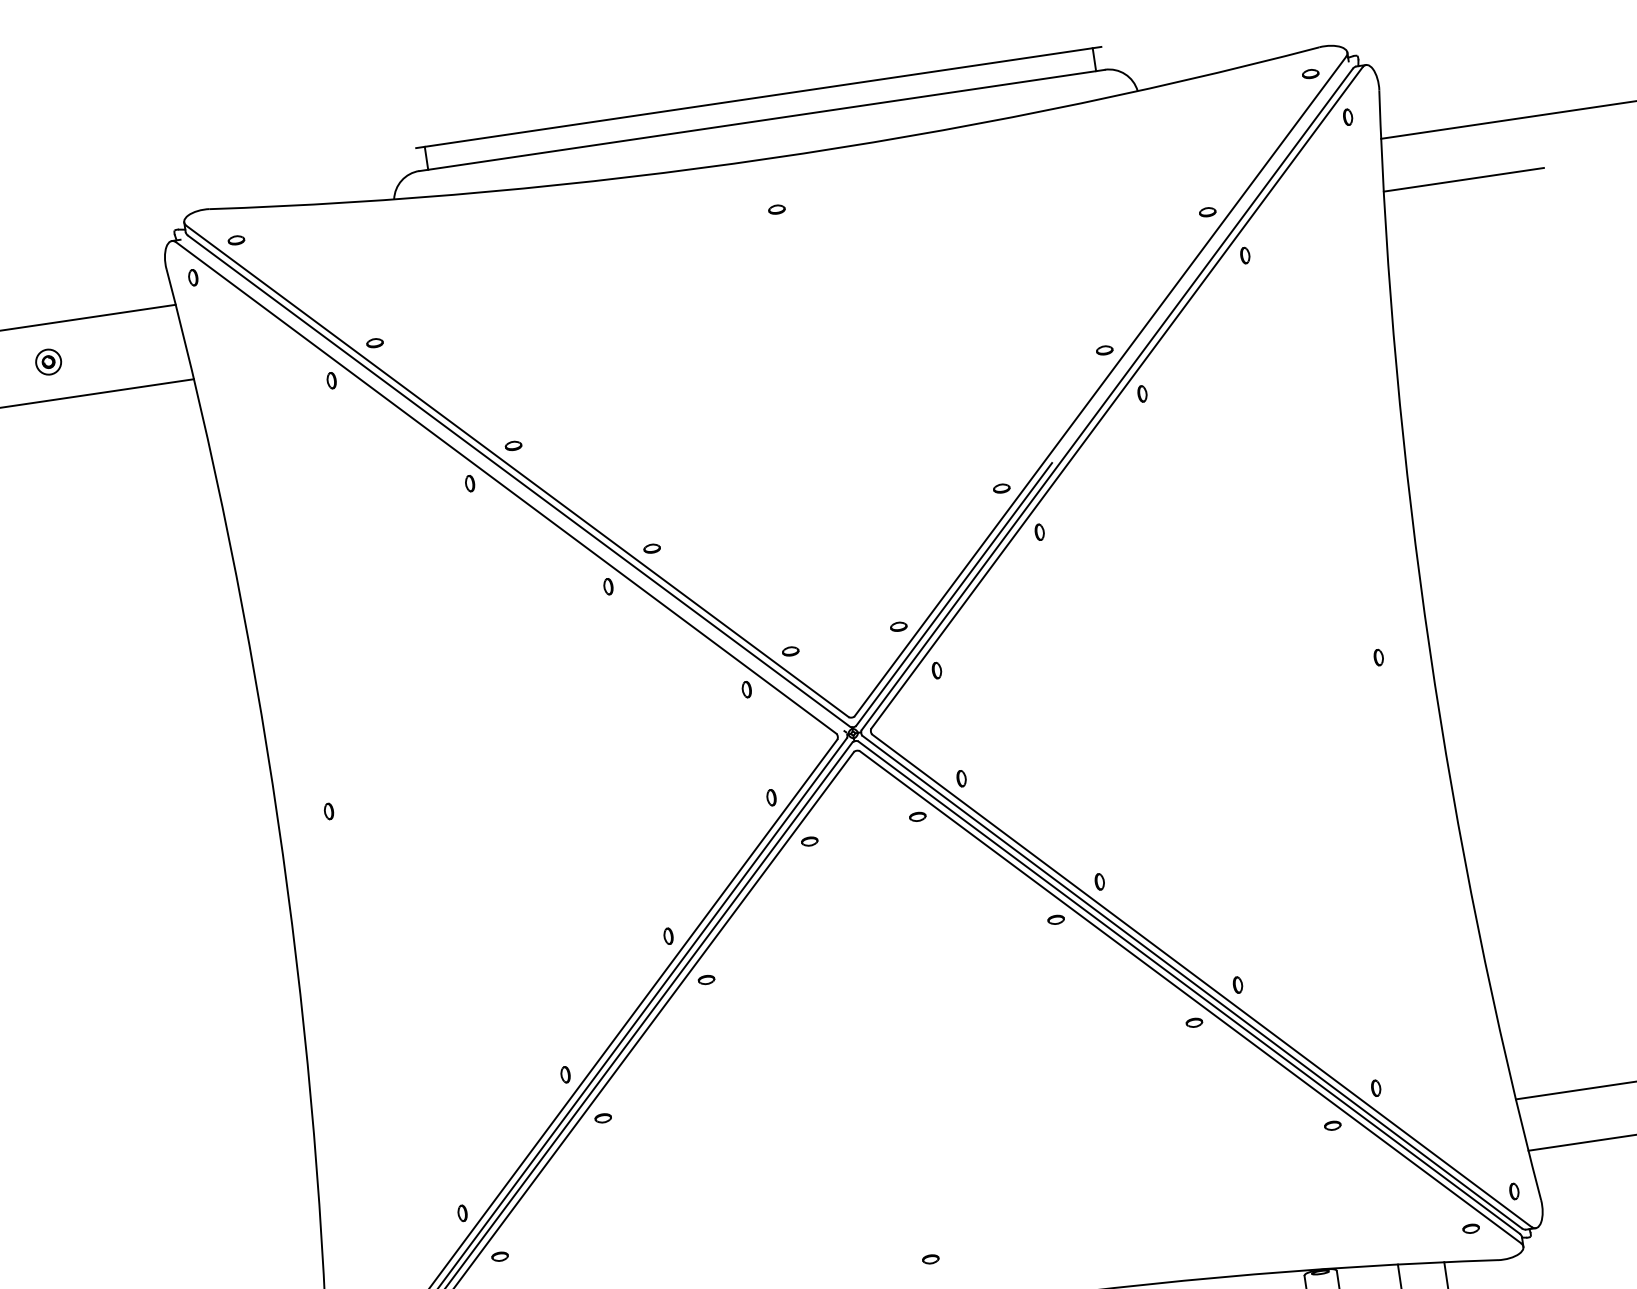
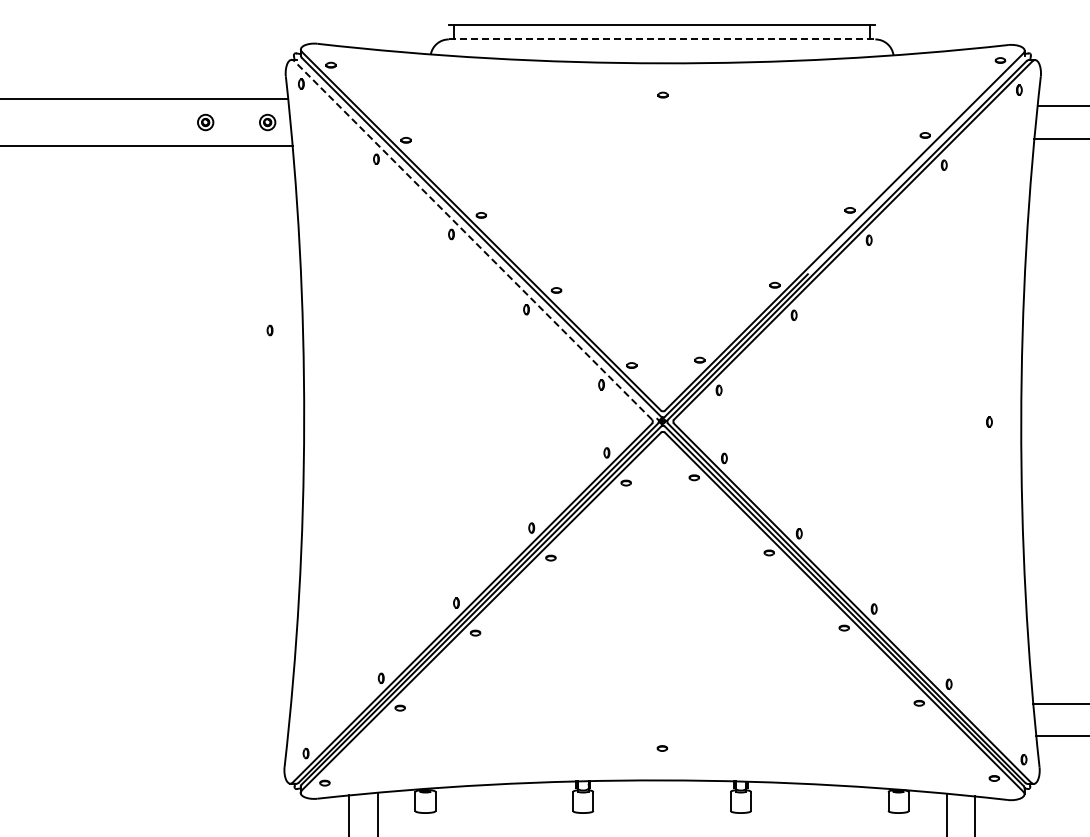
line: (762, 120) -> (662, 39), solid -> dashed
part: (147, 347) -> (267, 122), added
line: (505, 488) -> (472, 240), solid -> dashed
part: (328, 811) -> (269, 330), moved

